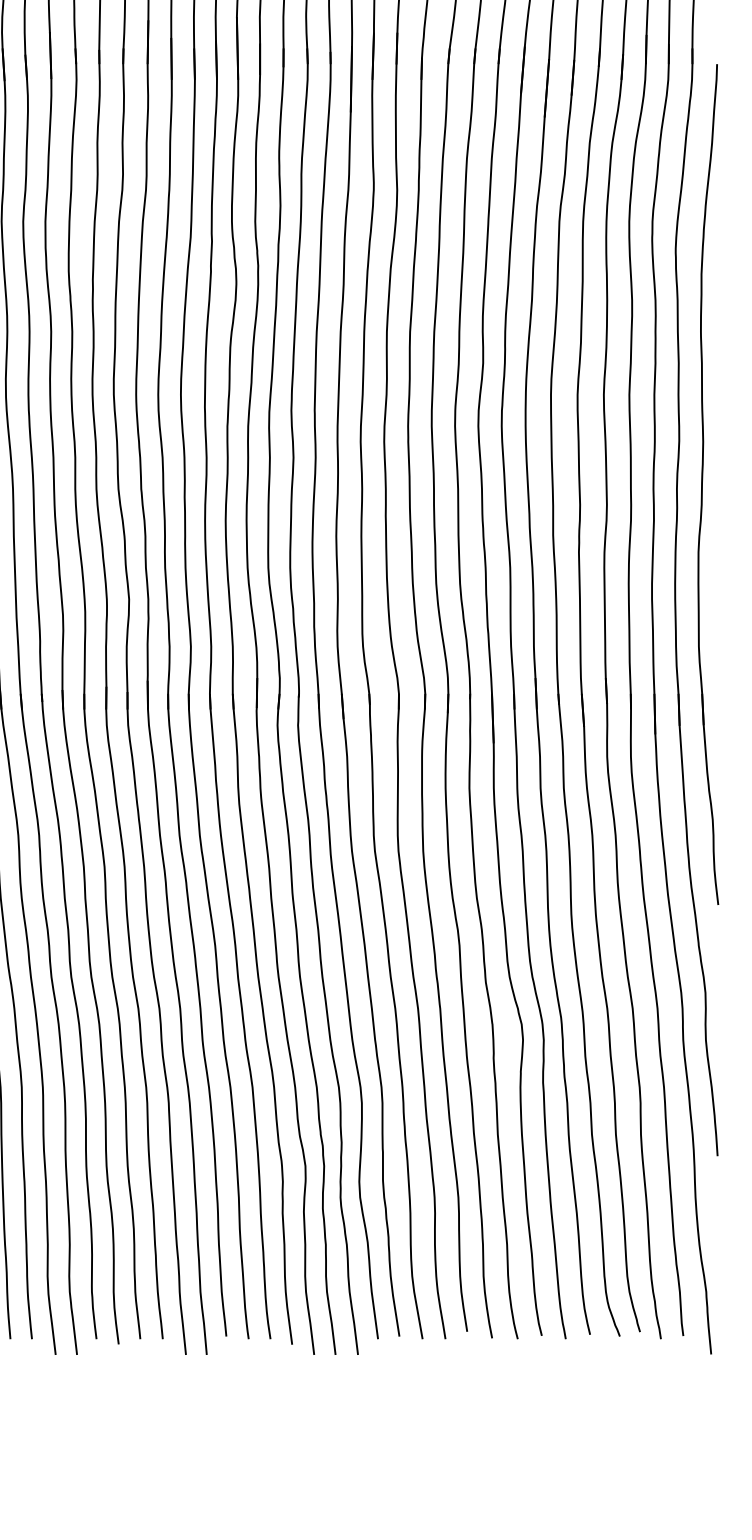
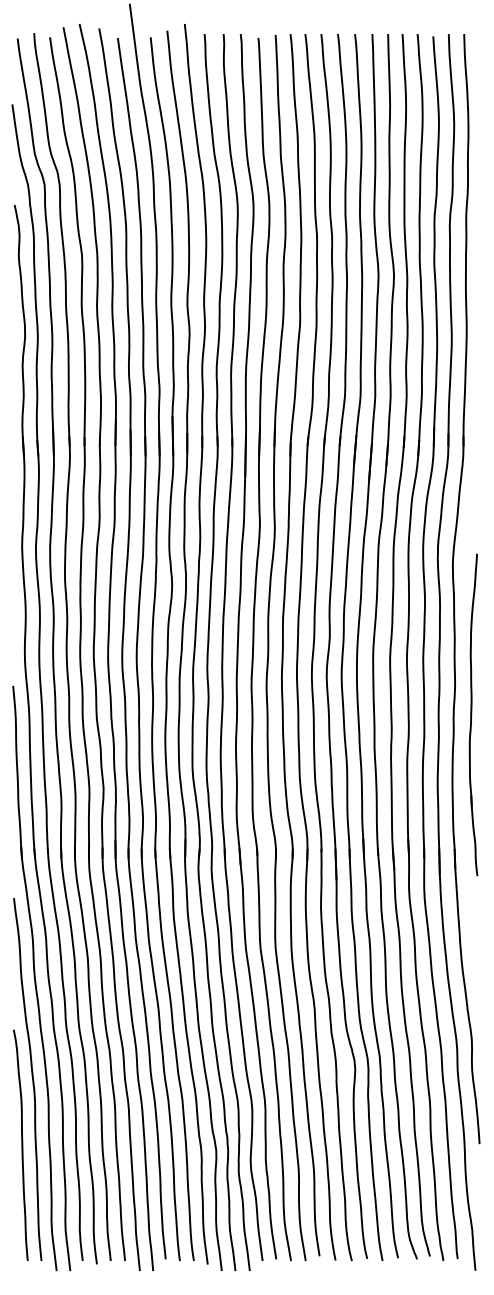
part: (708, 483) -> (473, 714), size x0.6

